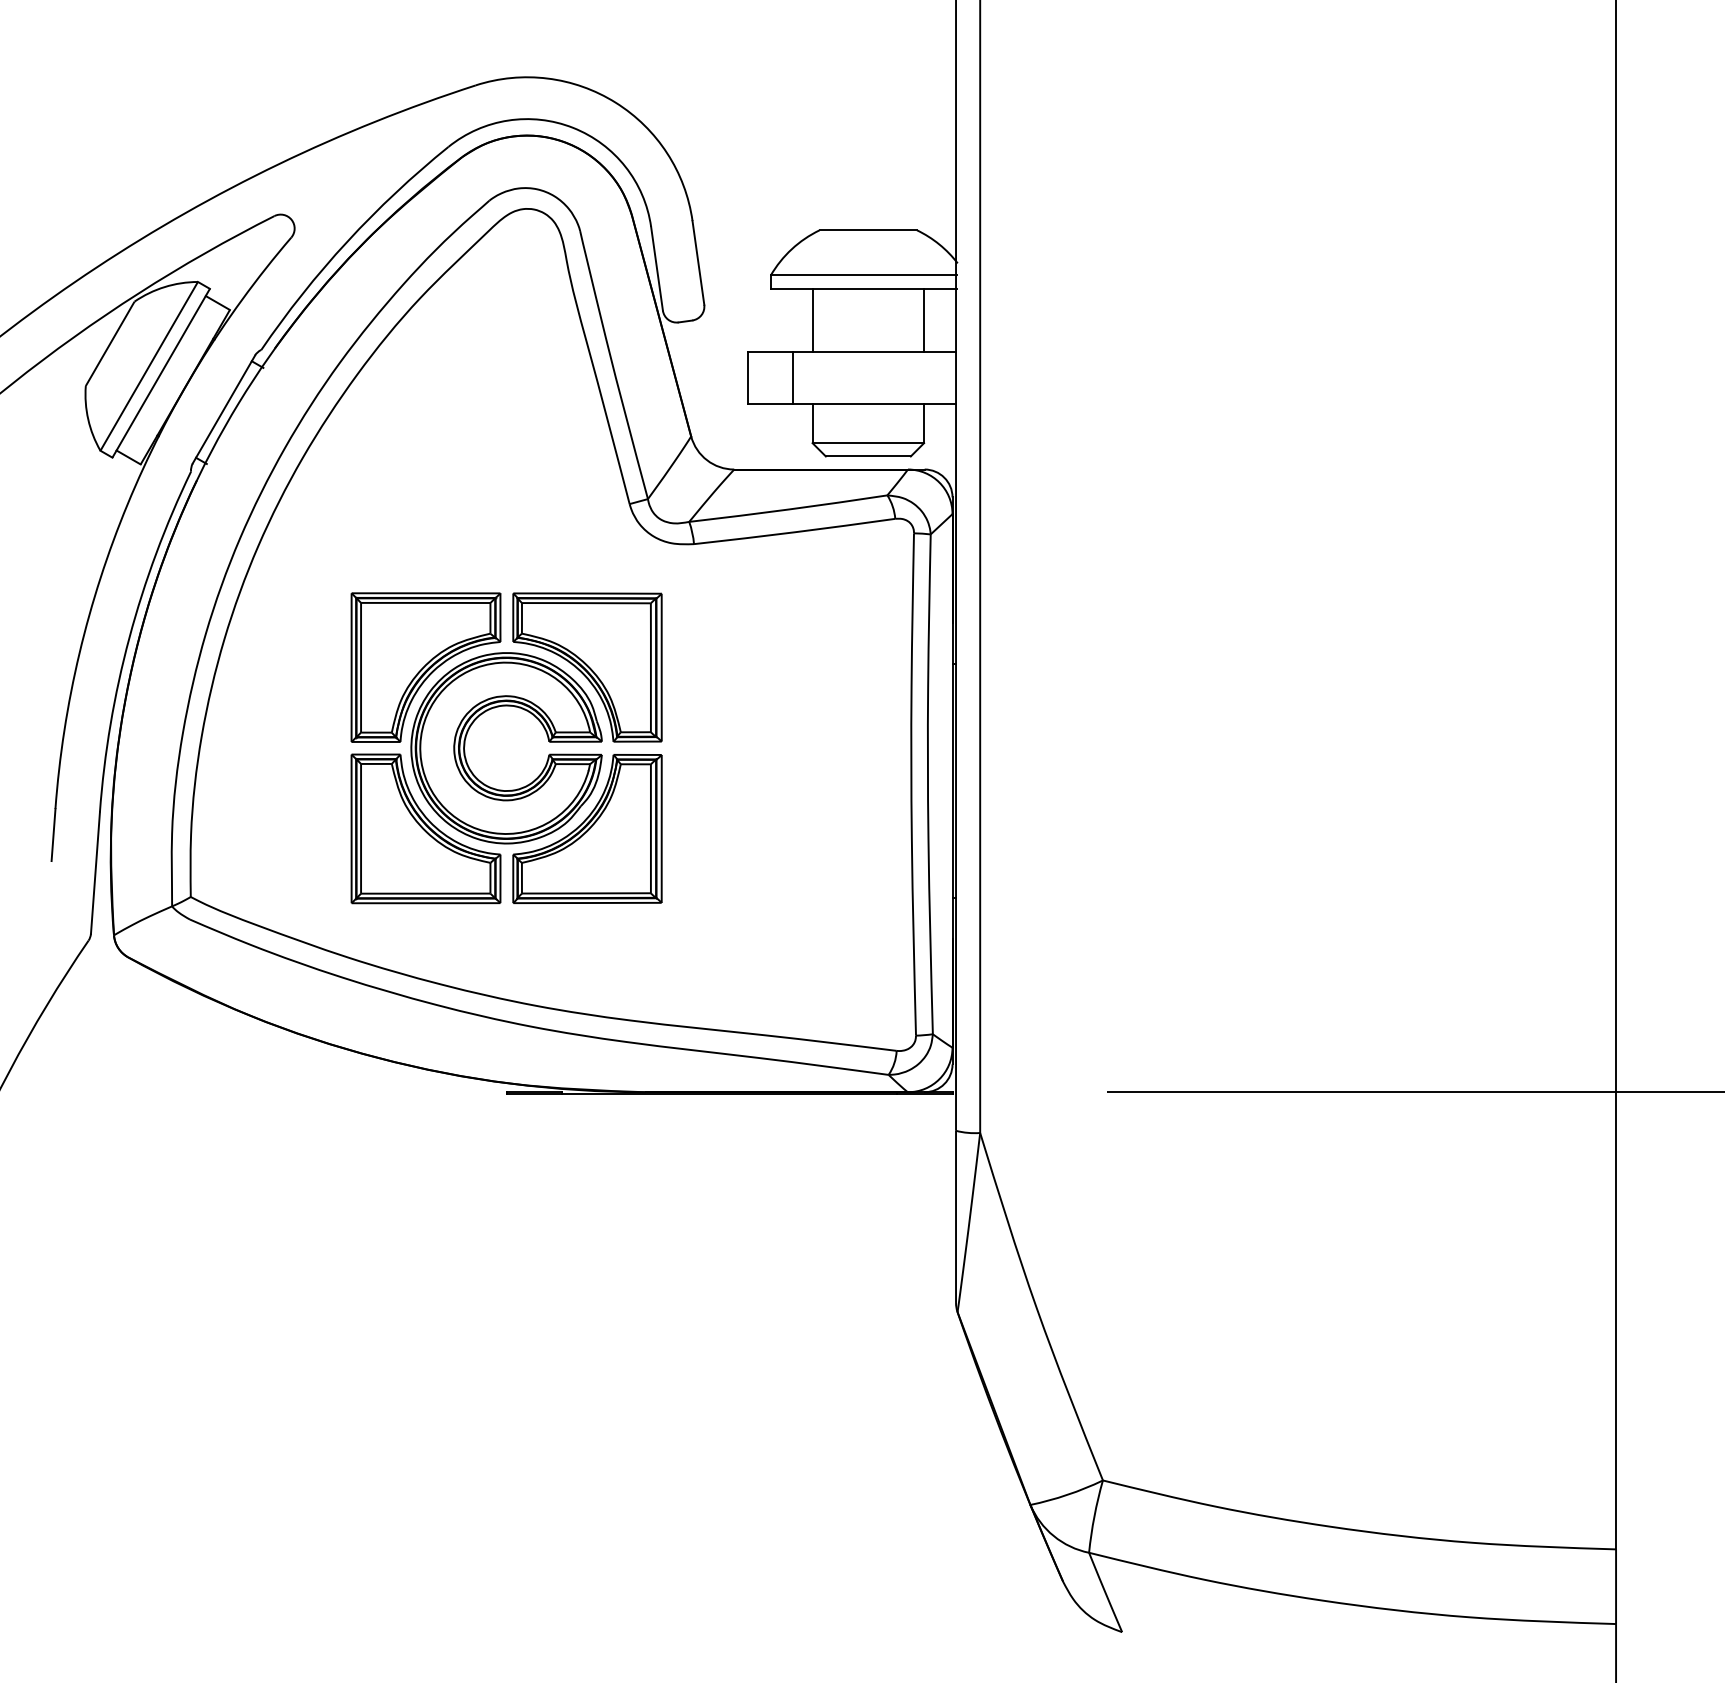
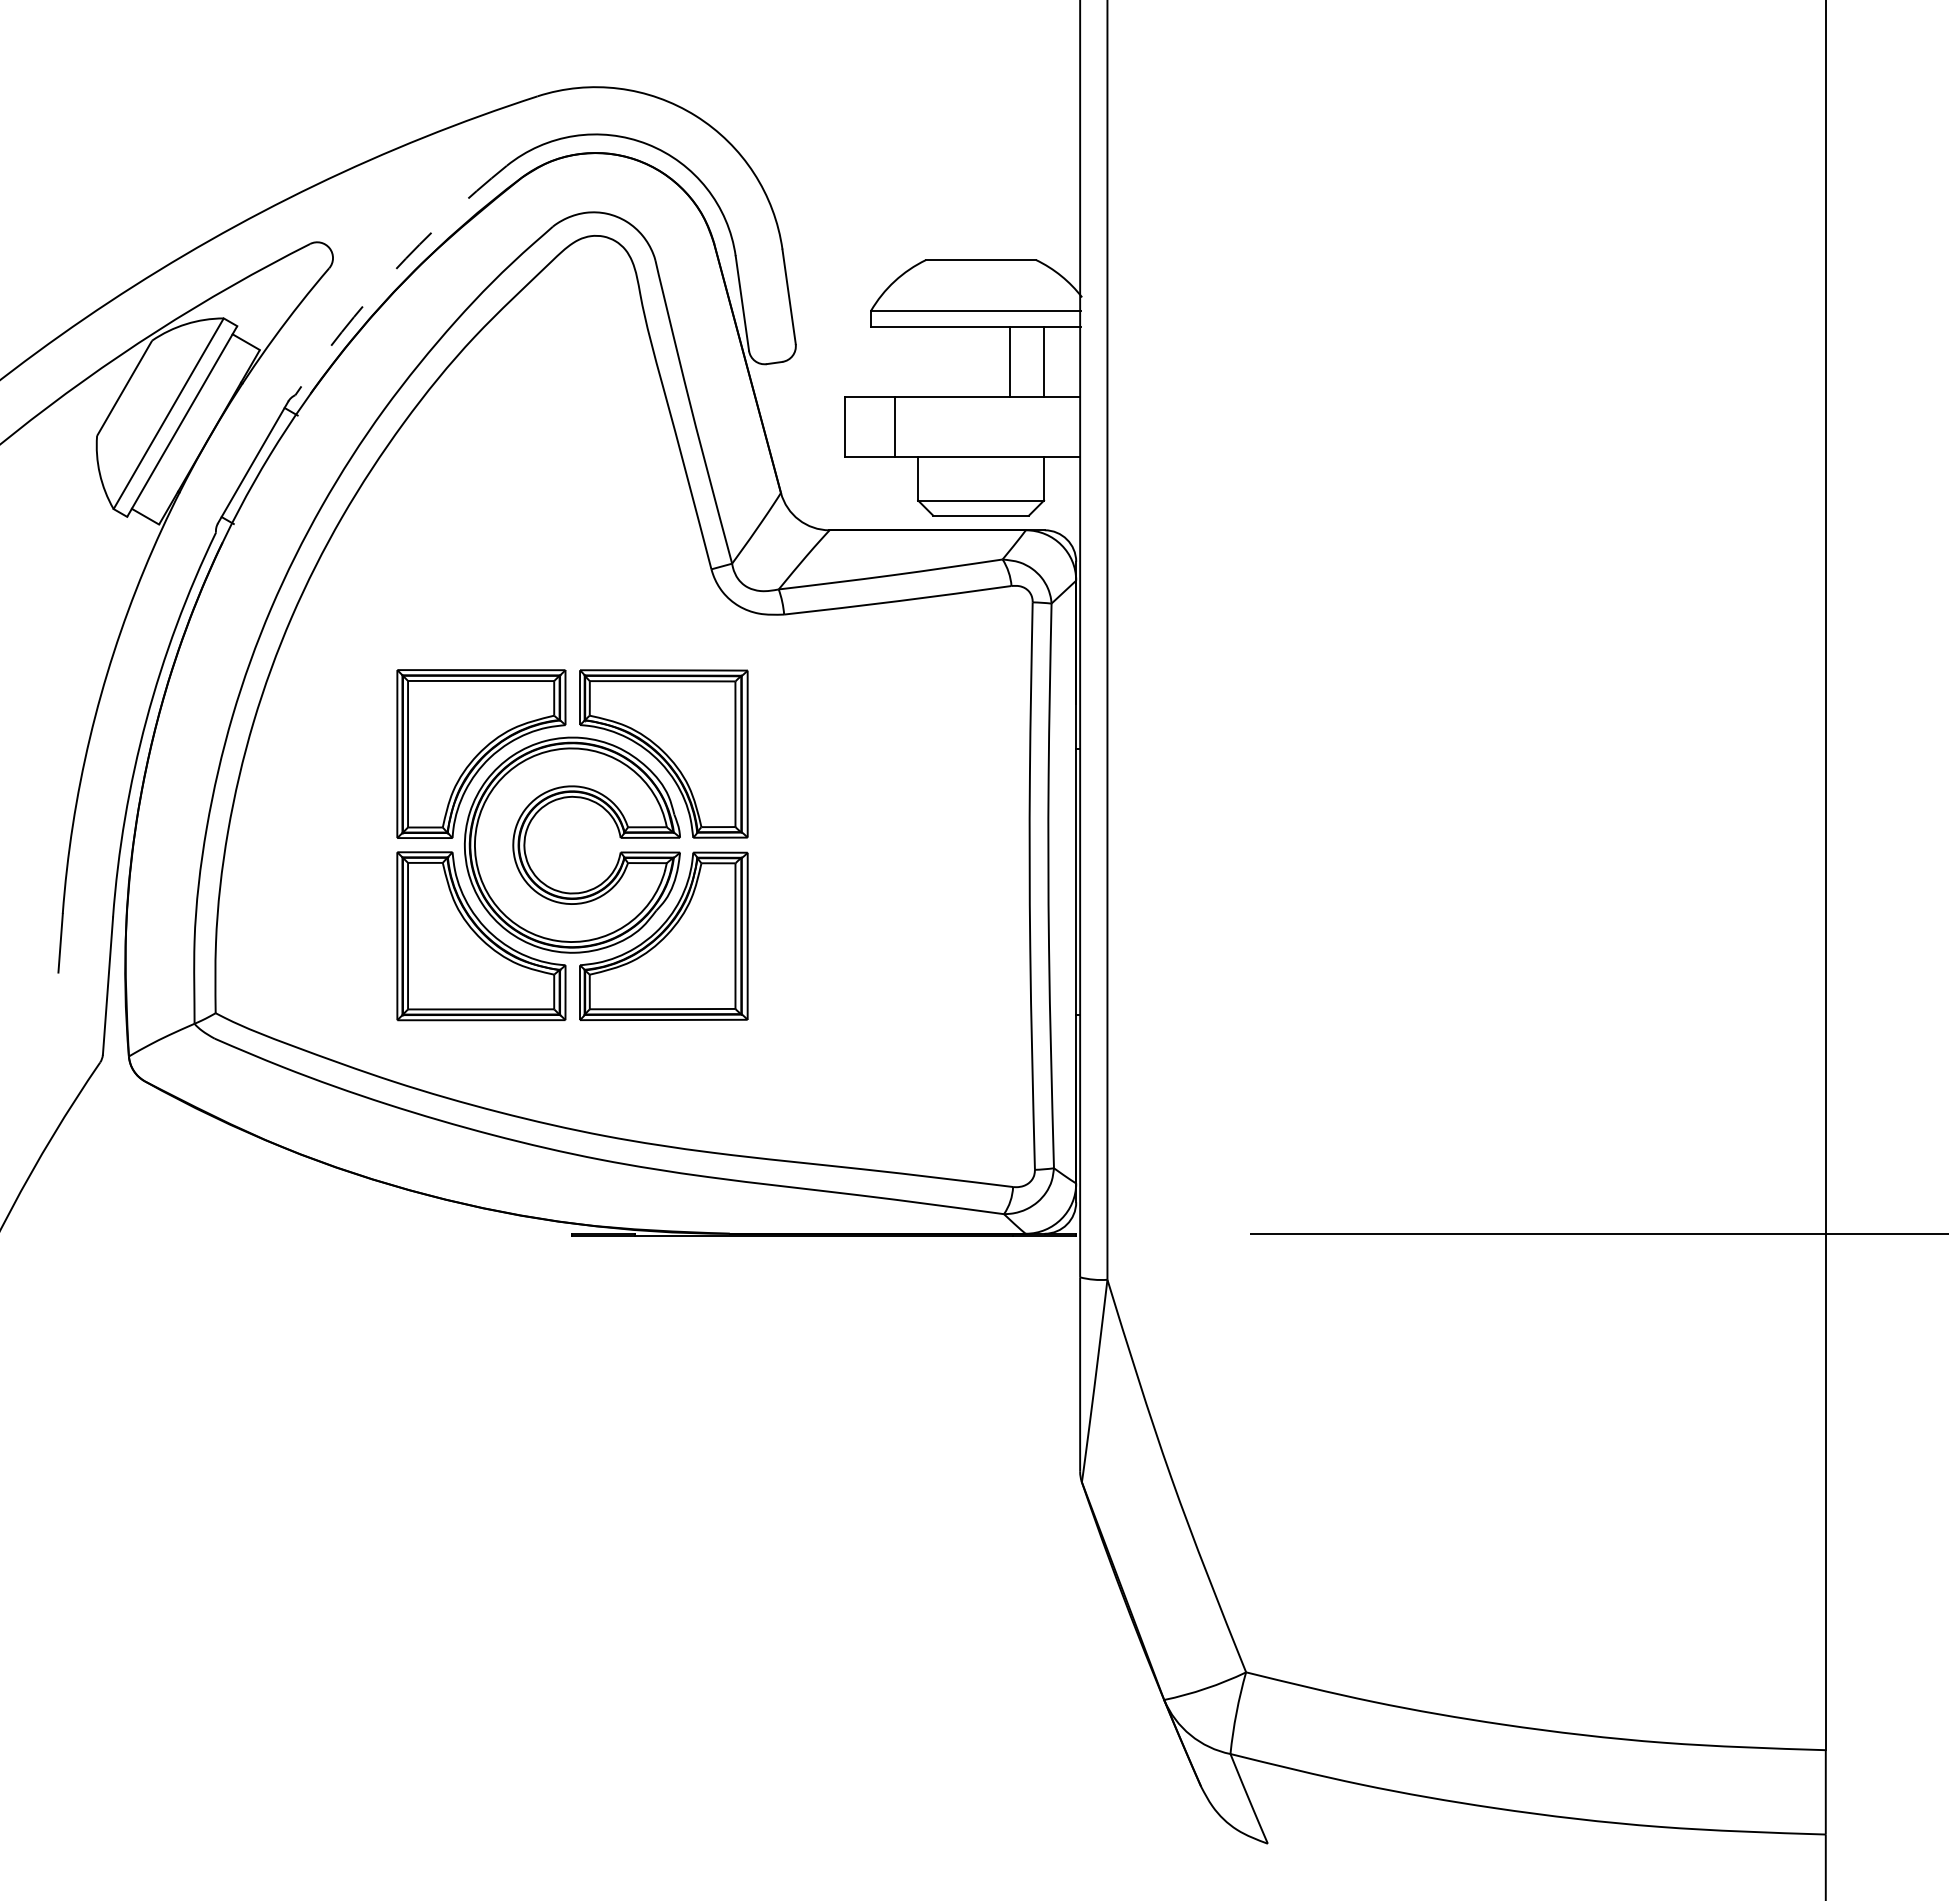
arc: (347, 241) -> (392, 272), solid -> dashed
line: (812, 320) -> (1010, 361), moved

